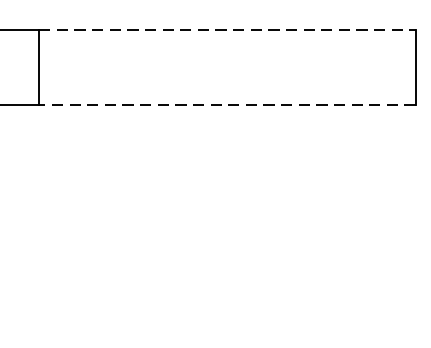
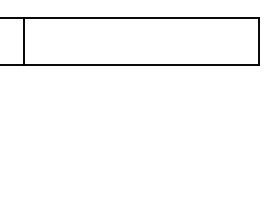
line: (228, 29) -> (142, 18), dashed -> solid
line: (226, 105) -> (141, 65), dashed -> solid

